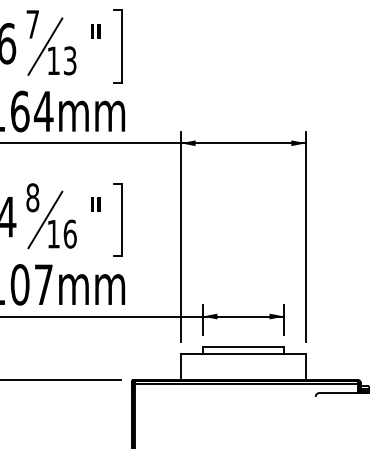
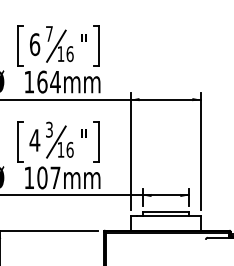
text: (69, 61) -> (69, 54), 13 -> 16
text: (31, 197) -> (48, 129), 8 -> 3

